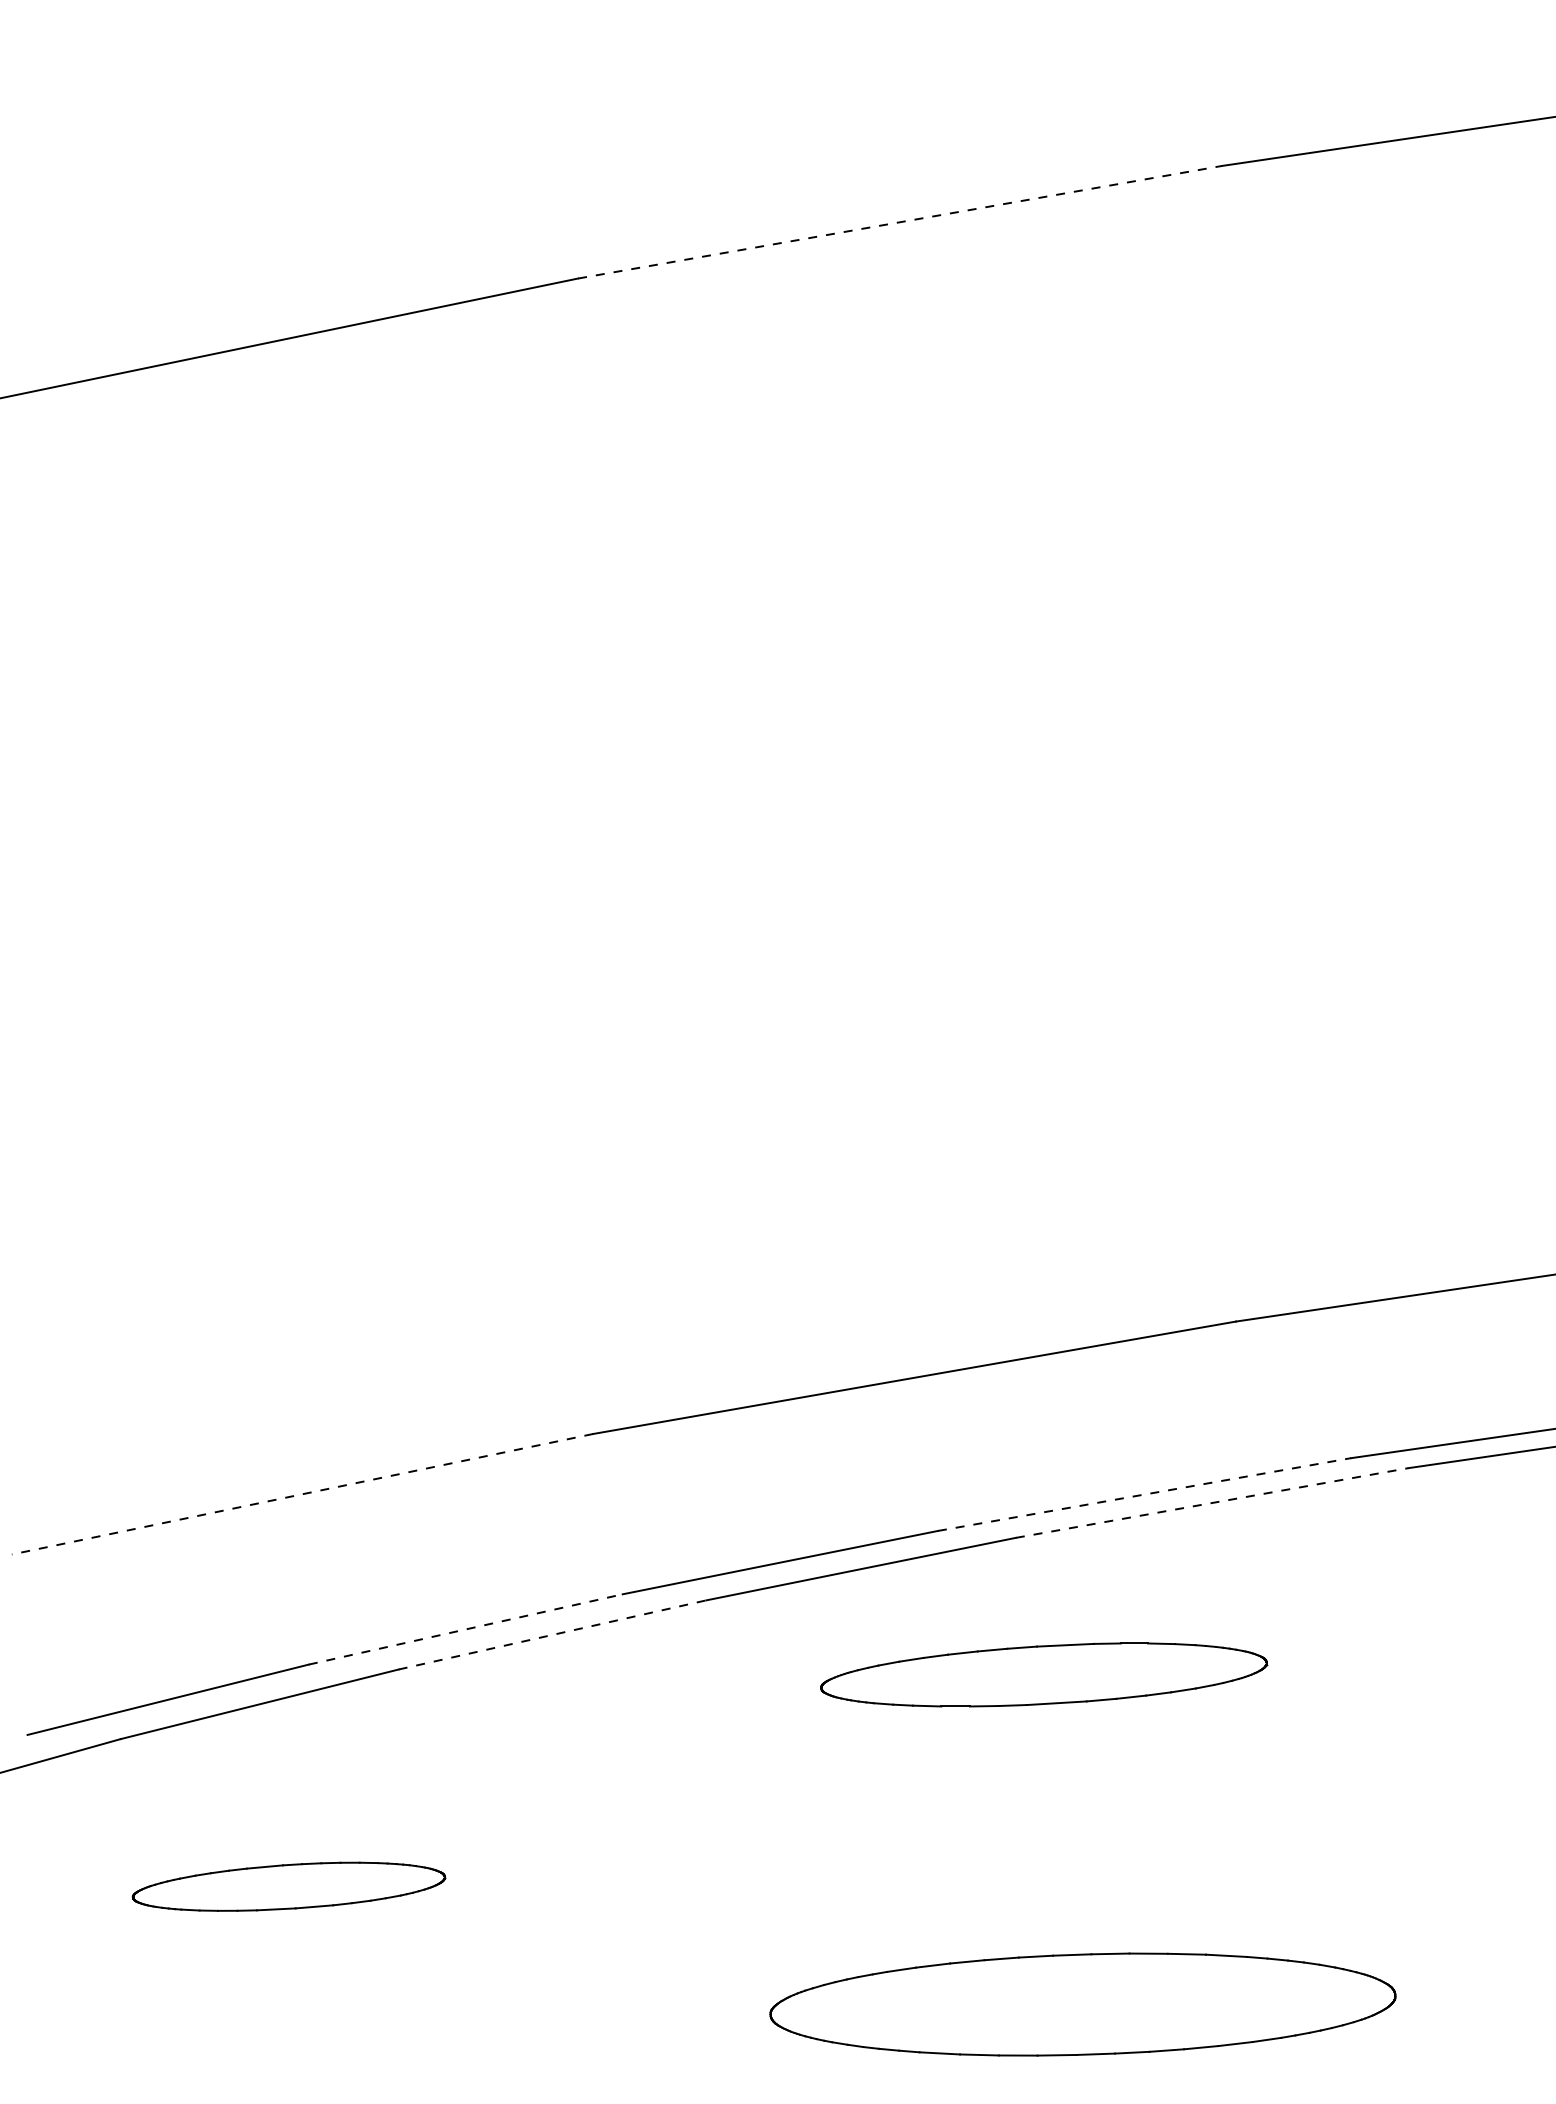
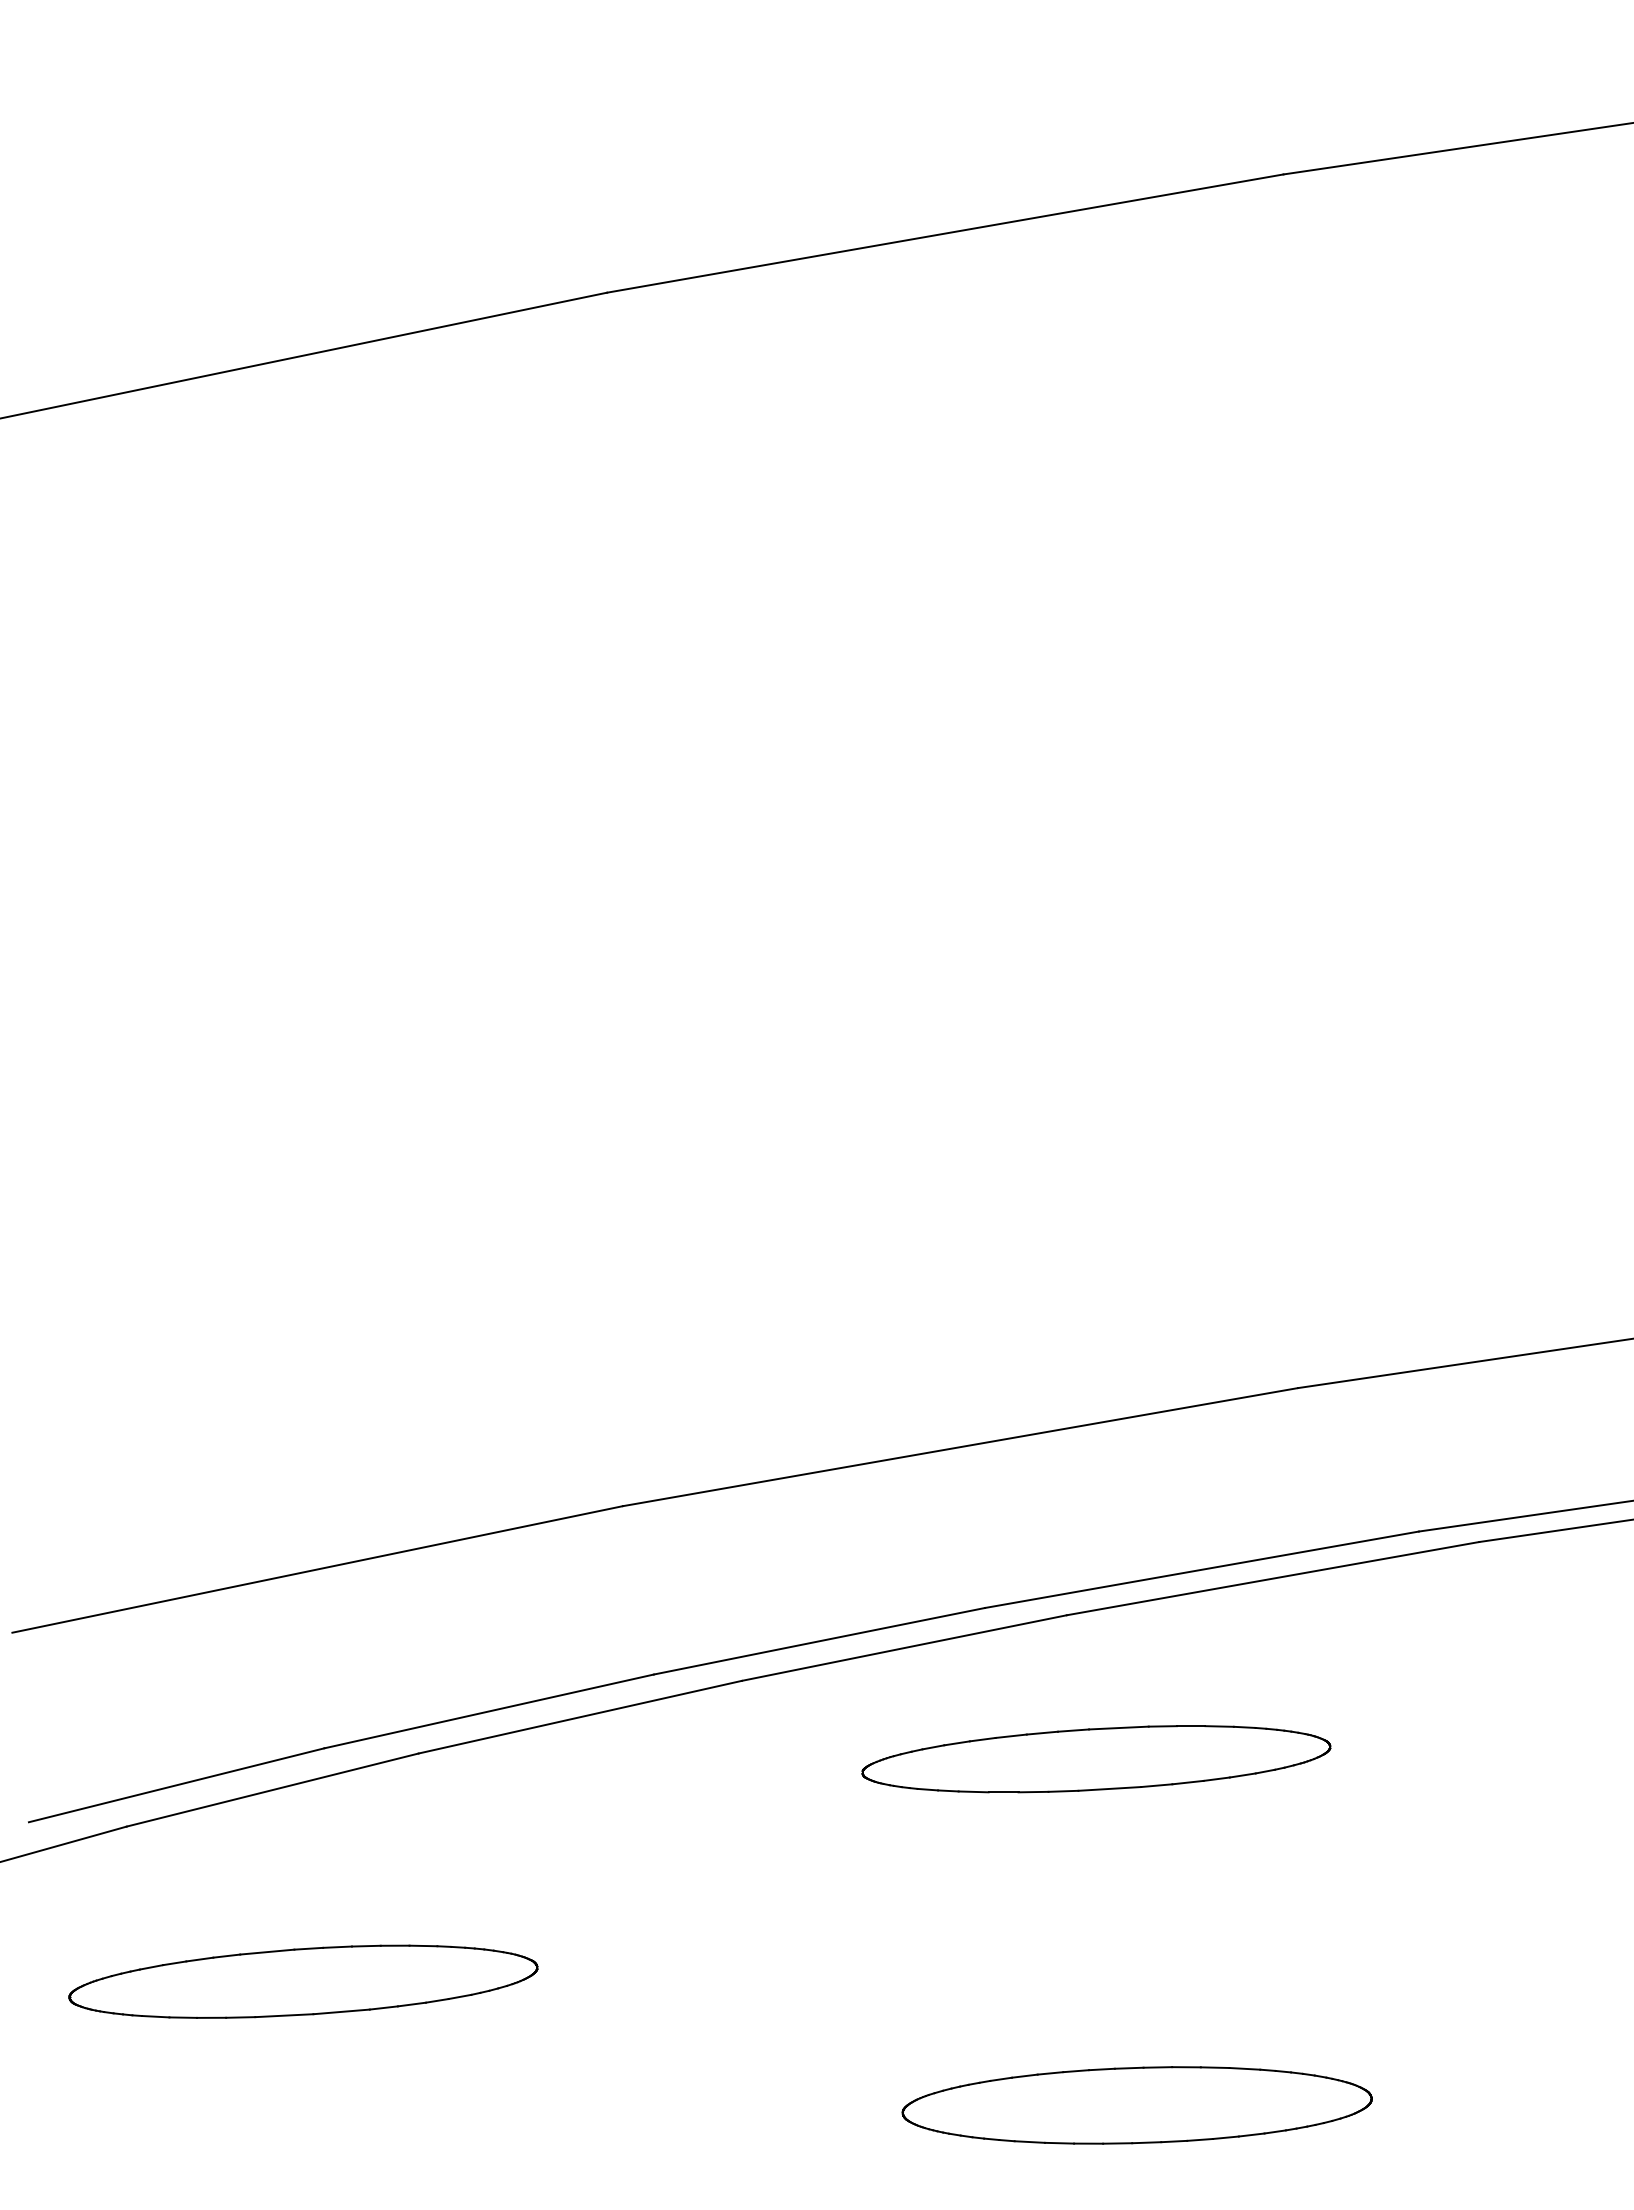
line: (900, 222) -> (945, 233), dashed -> solid
line: (302, 1494) -> (317, 1569), dashed -> solid
line: (1145, 1494) -> (1202, 1569), dashed -> solid
line: (1212, 1502) -> (1273, 1578), dashed -> solid
line: (466, 1629) -> (489, 1711), dashed -> solid
line: (552, 1635) -> (580, 1717), dashed -> solid
part: (289, 1886) -> (303, 1981), size x1.43
part: (1082, 2004) -> (1136, 2105), size x0.71

